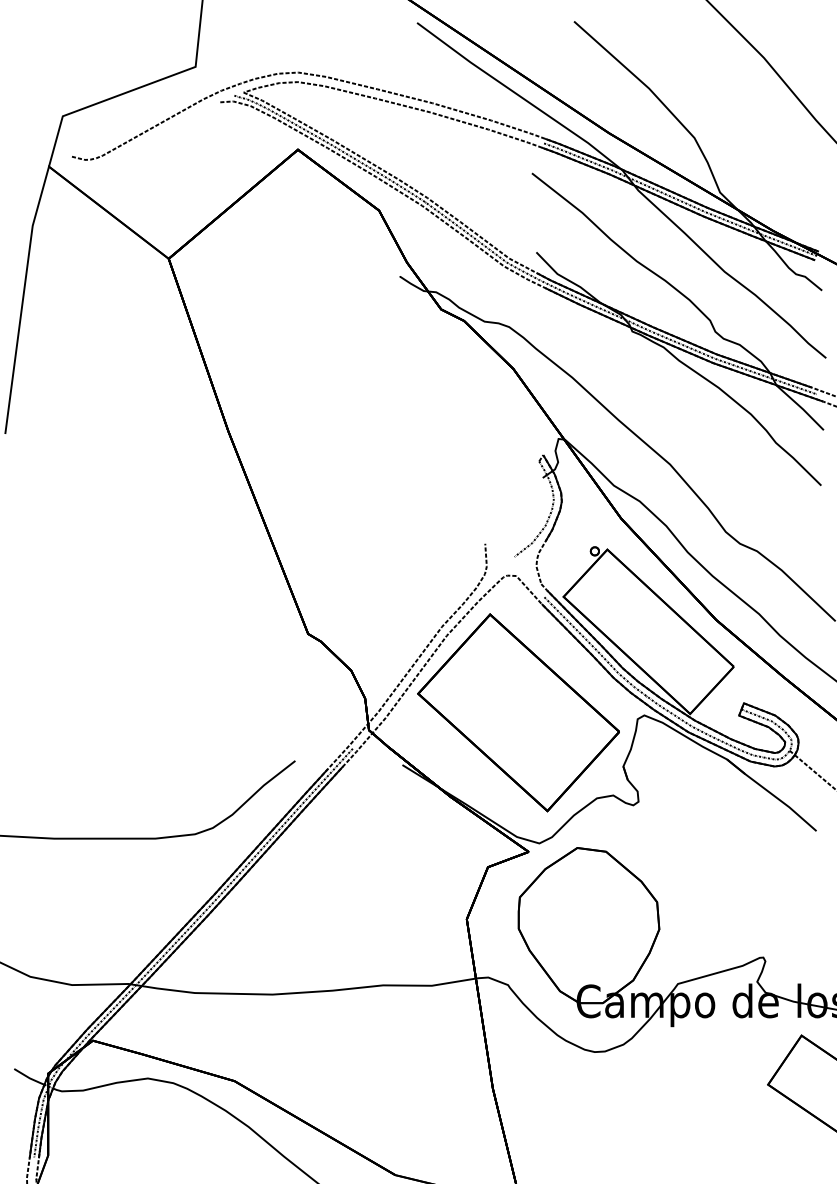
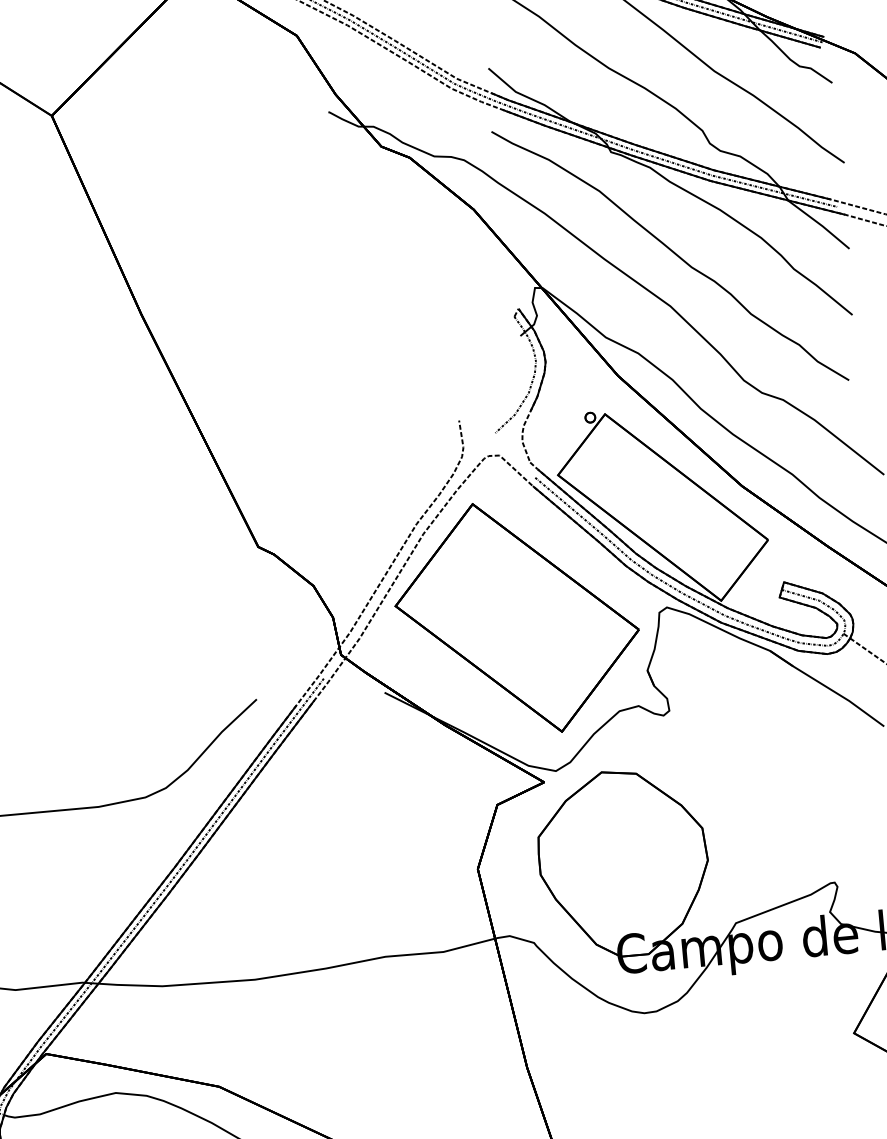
part: (673, 422) -> (669, 255), added

